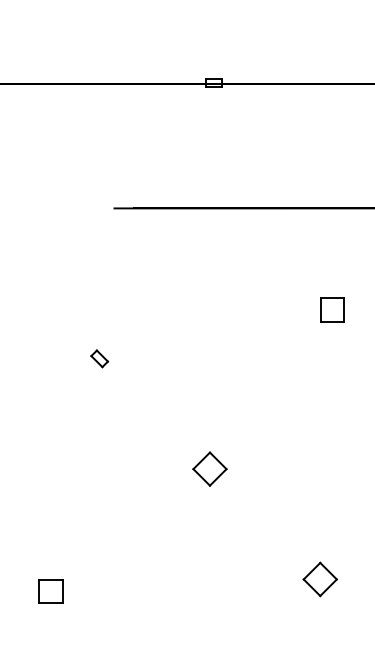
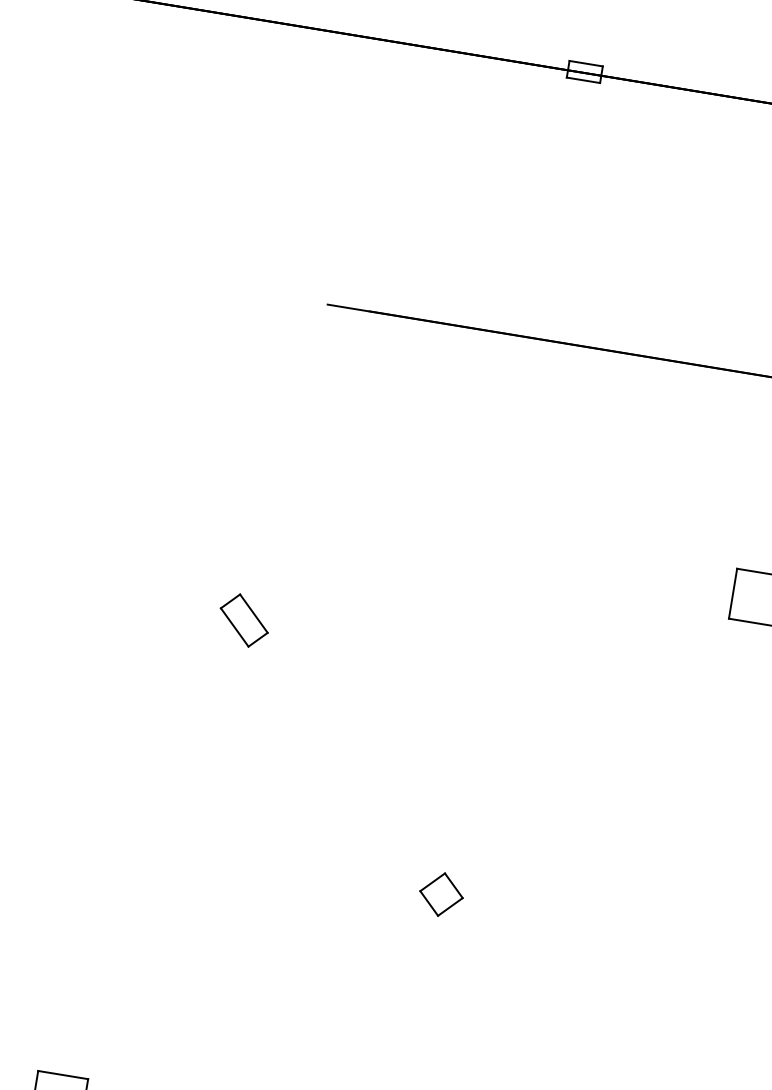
part: (99, 358) -> (244, 619), size x1.4
part: (209, 468) -> (440, 893), size x0.6

